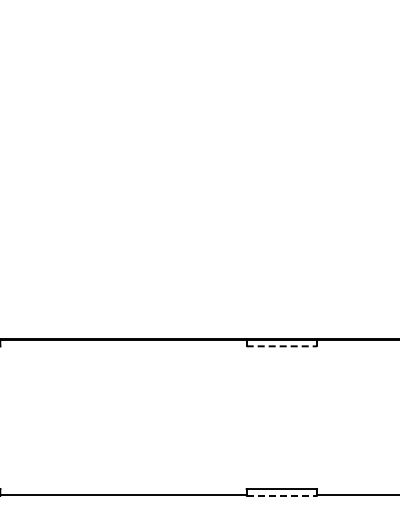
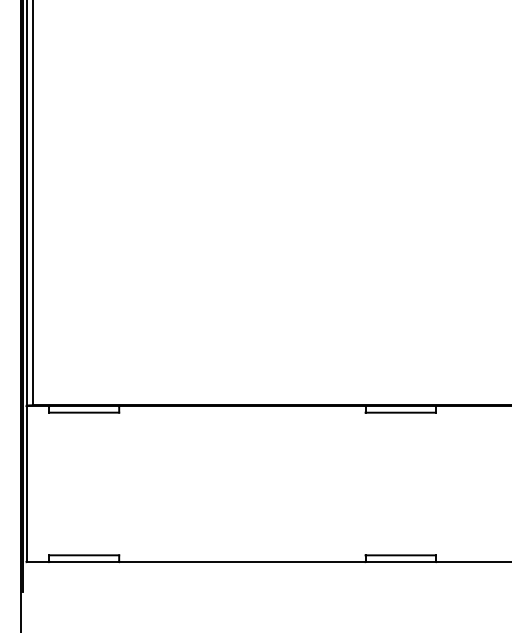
line: (282, 346) -> (401, 412), dashed -> solid
line: (282, 496) -> (401, 562), dashed -> solid

